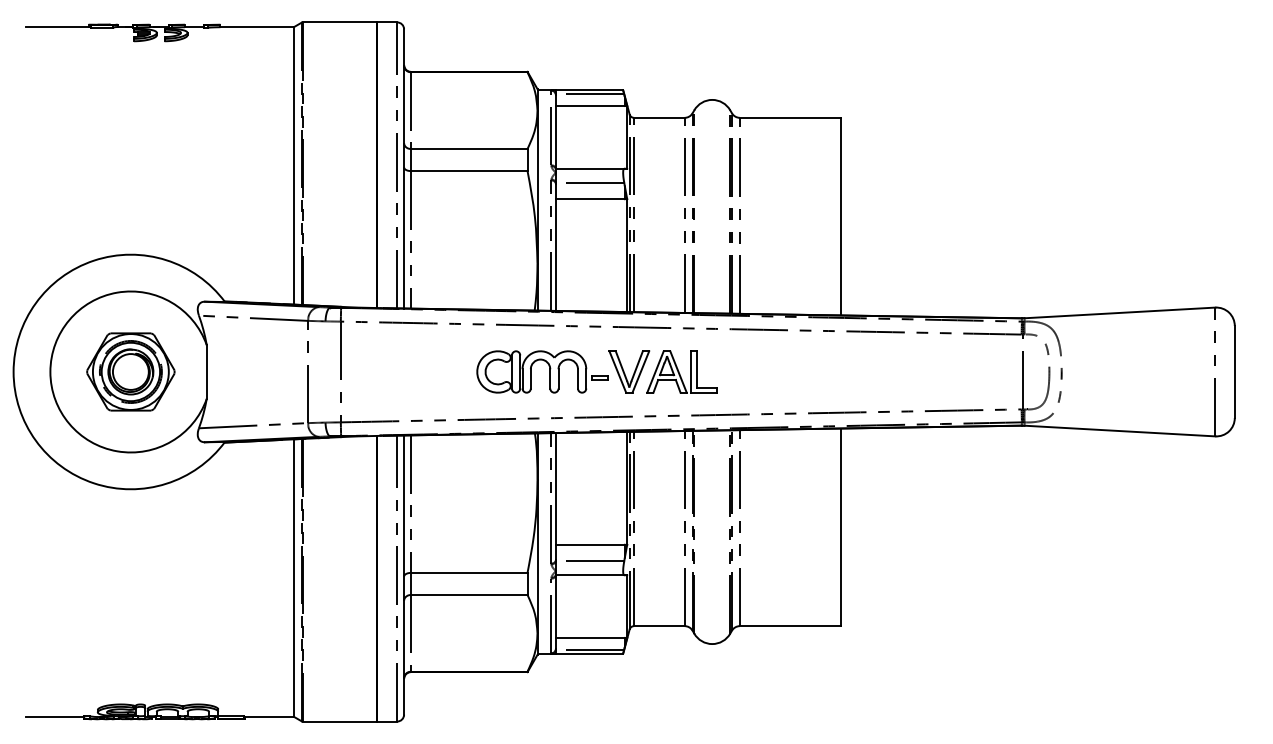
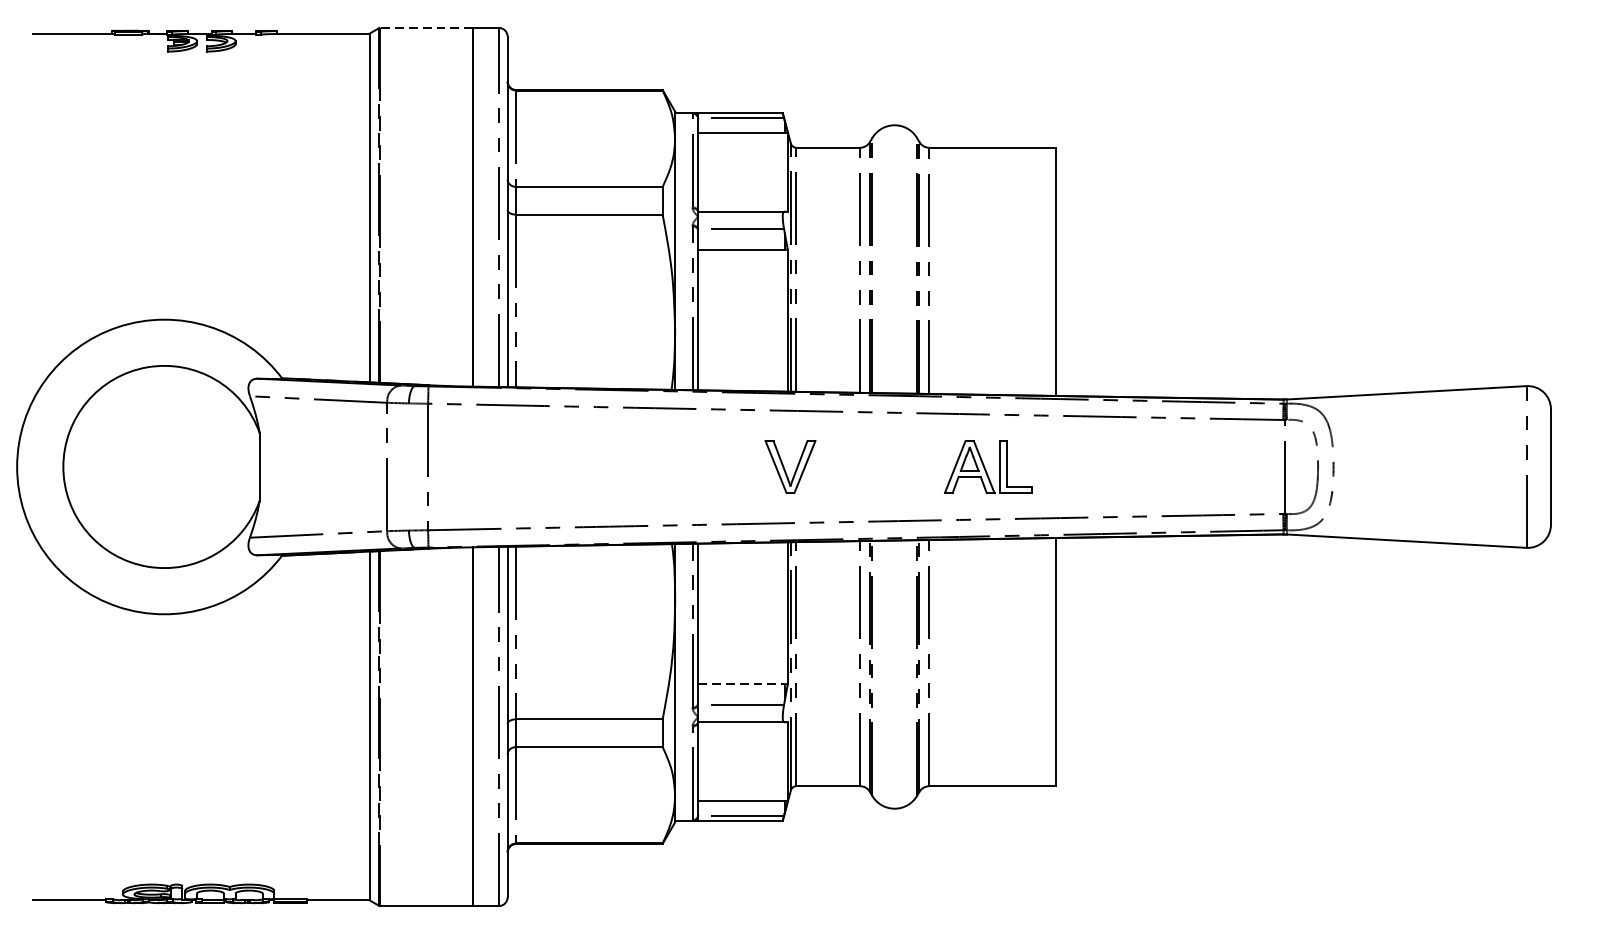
line: (339, 22) -> (426, 28), solid -> dashed
part: (130, 371) -> (163, 466), removed
part: (549, 371) -> (690, 466), removed
part: (681, 371) -> (987, 466), moved
line: (590, 544) -> (741, 683), solid -> dashed

